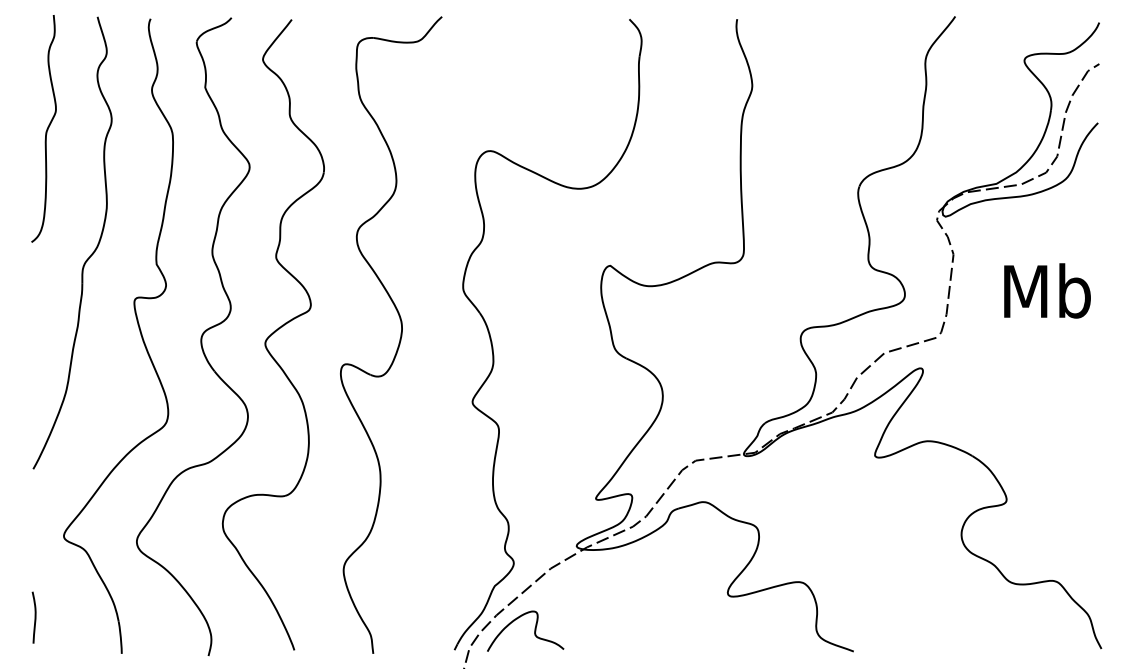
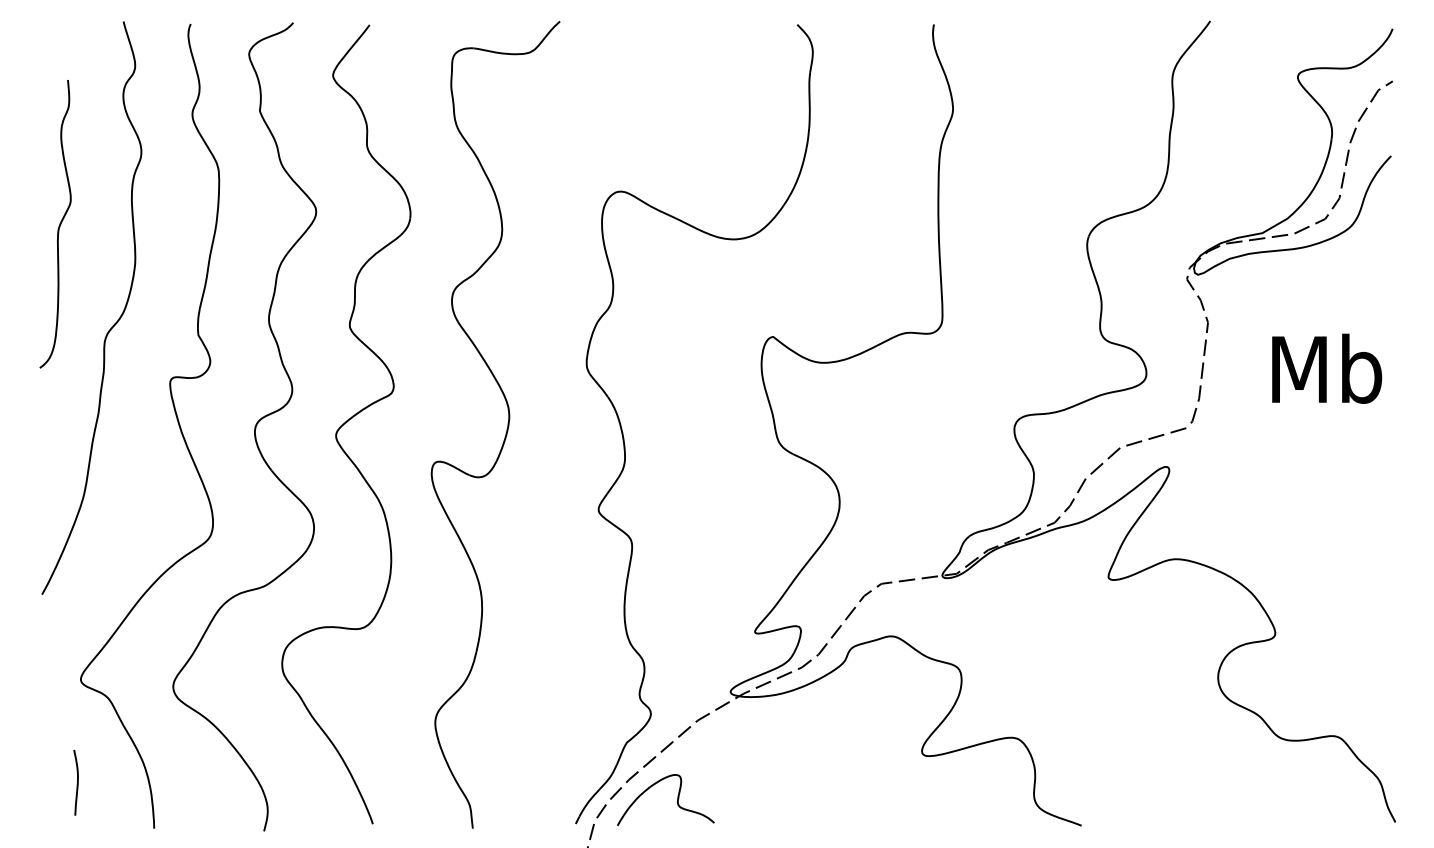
curve: (46, 128) -> (58, 223), moved
curve: (34, 617) -> (76, 782), moved

